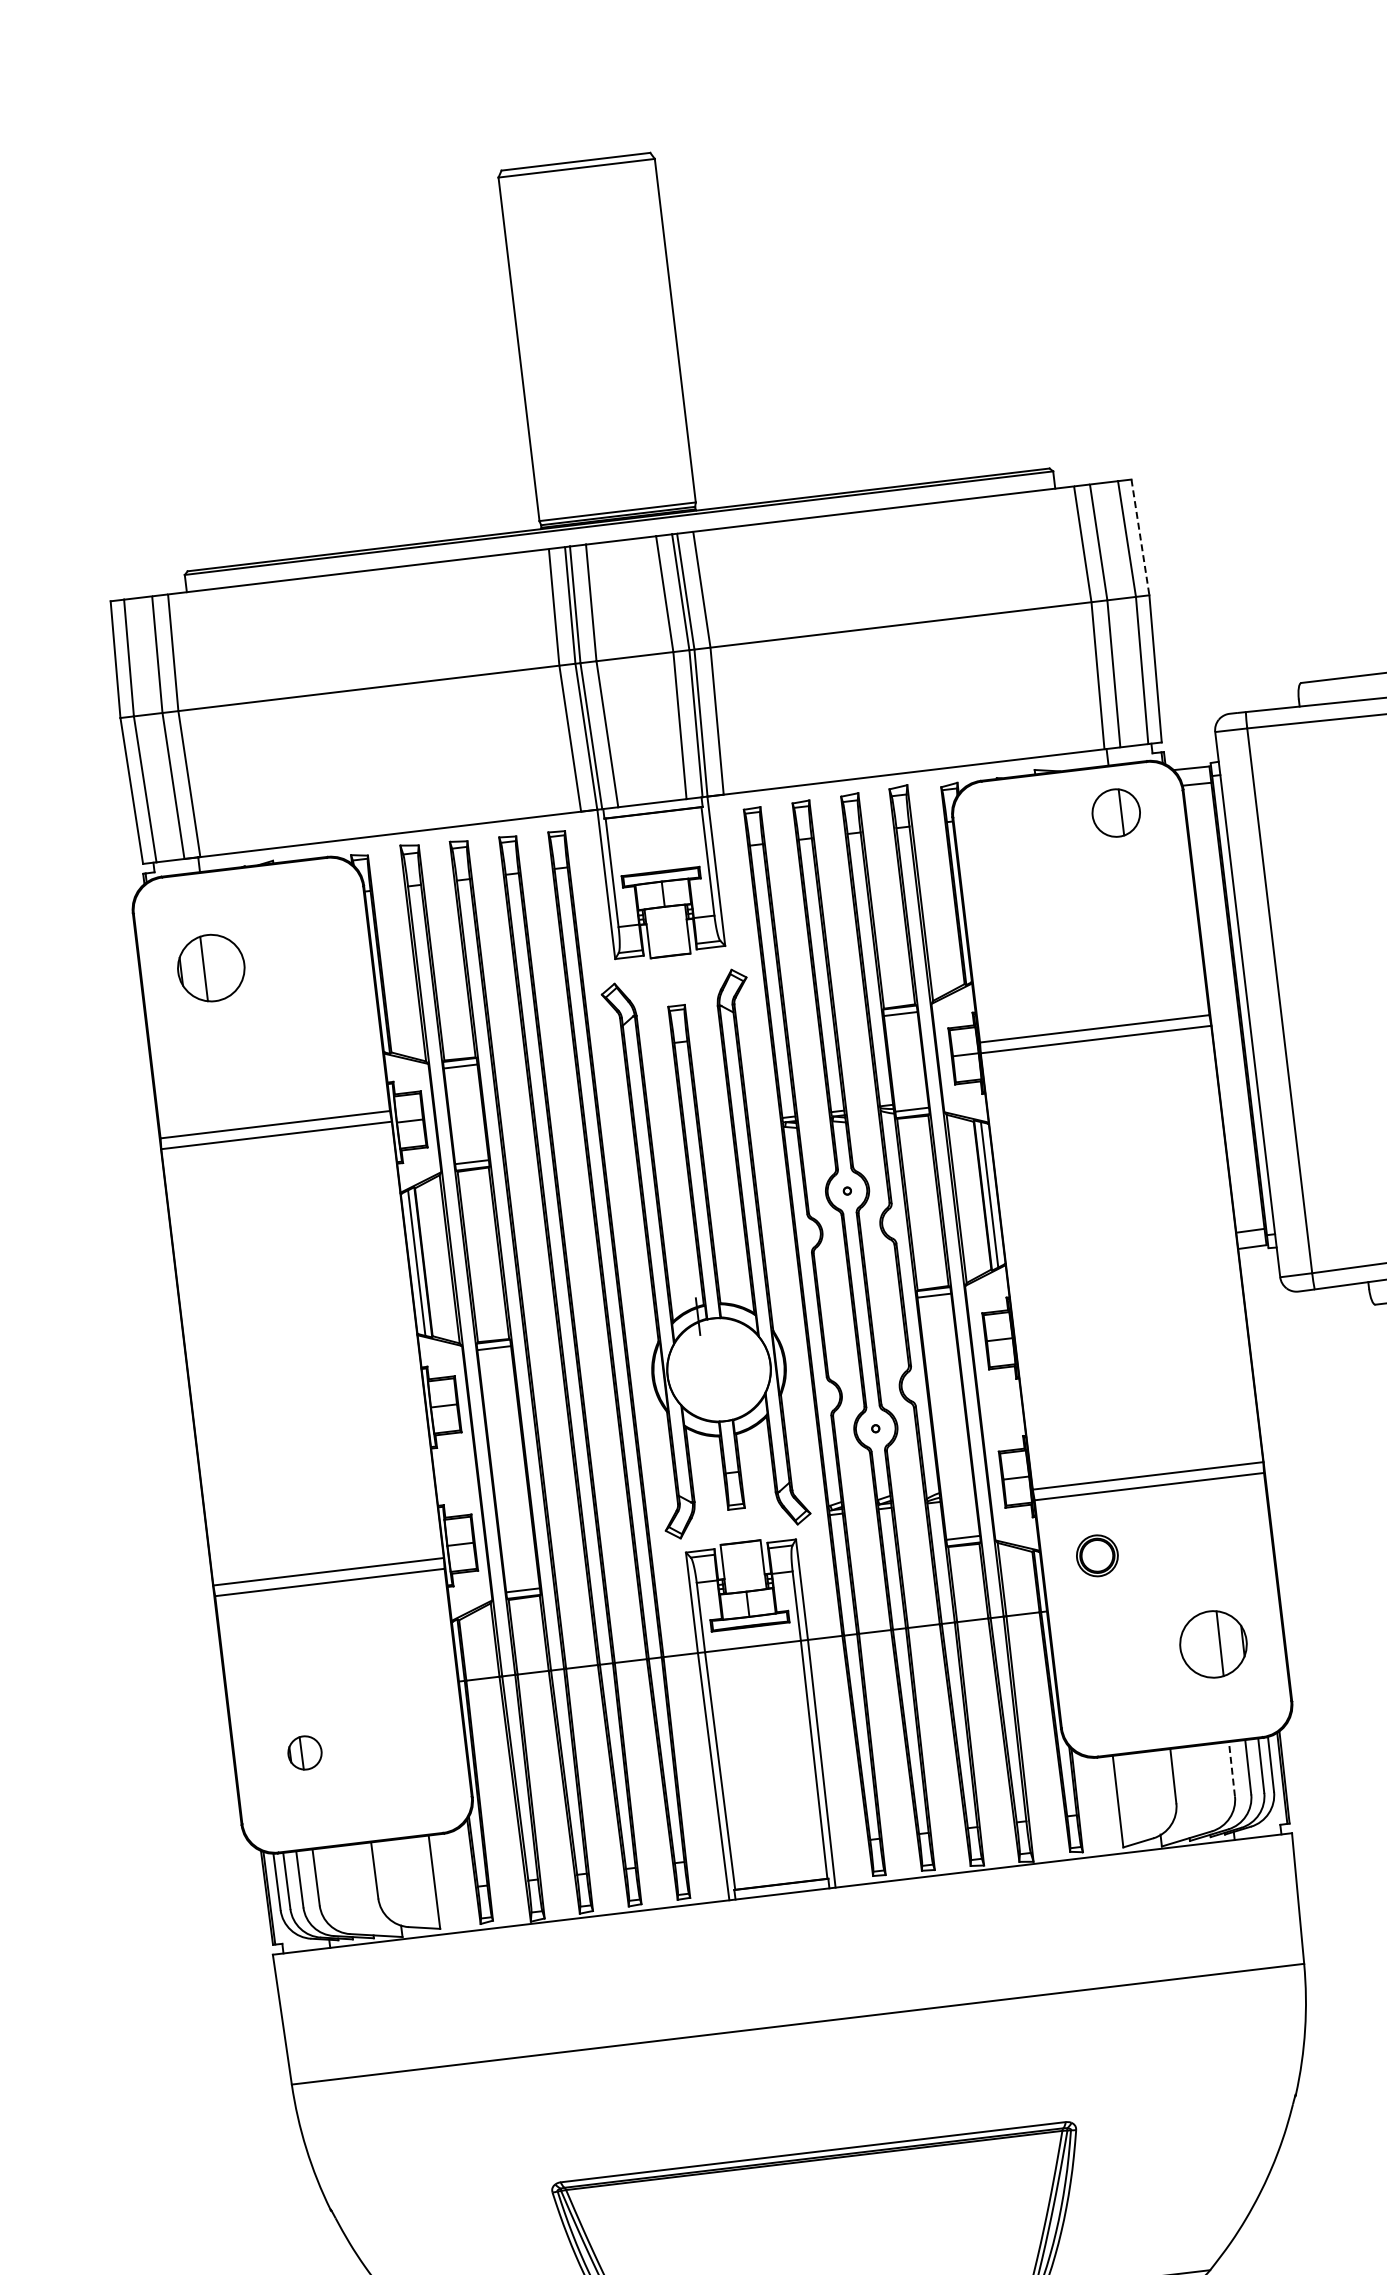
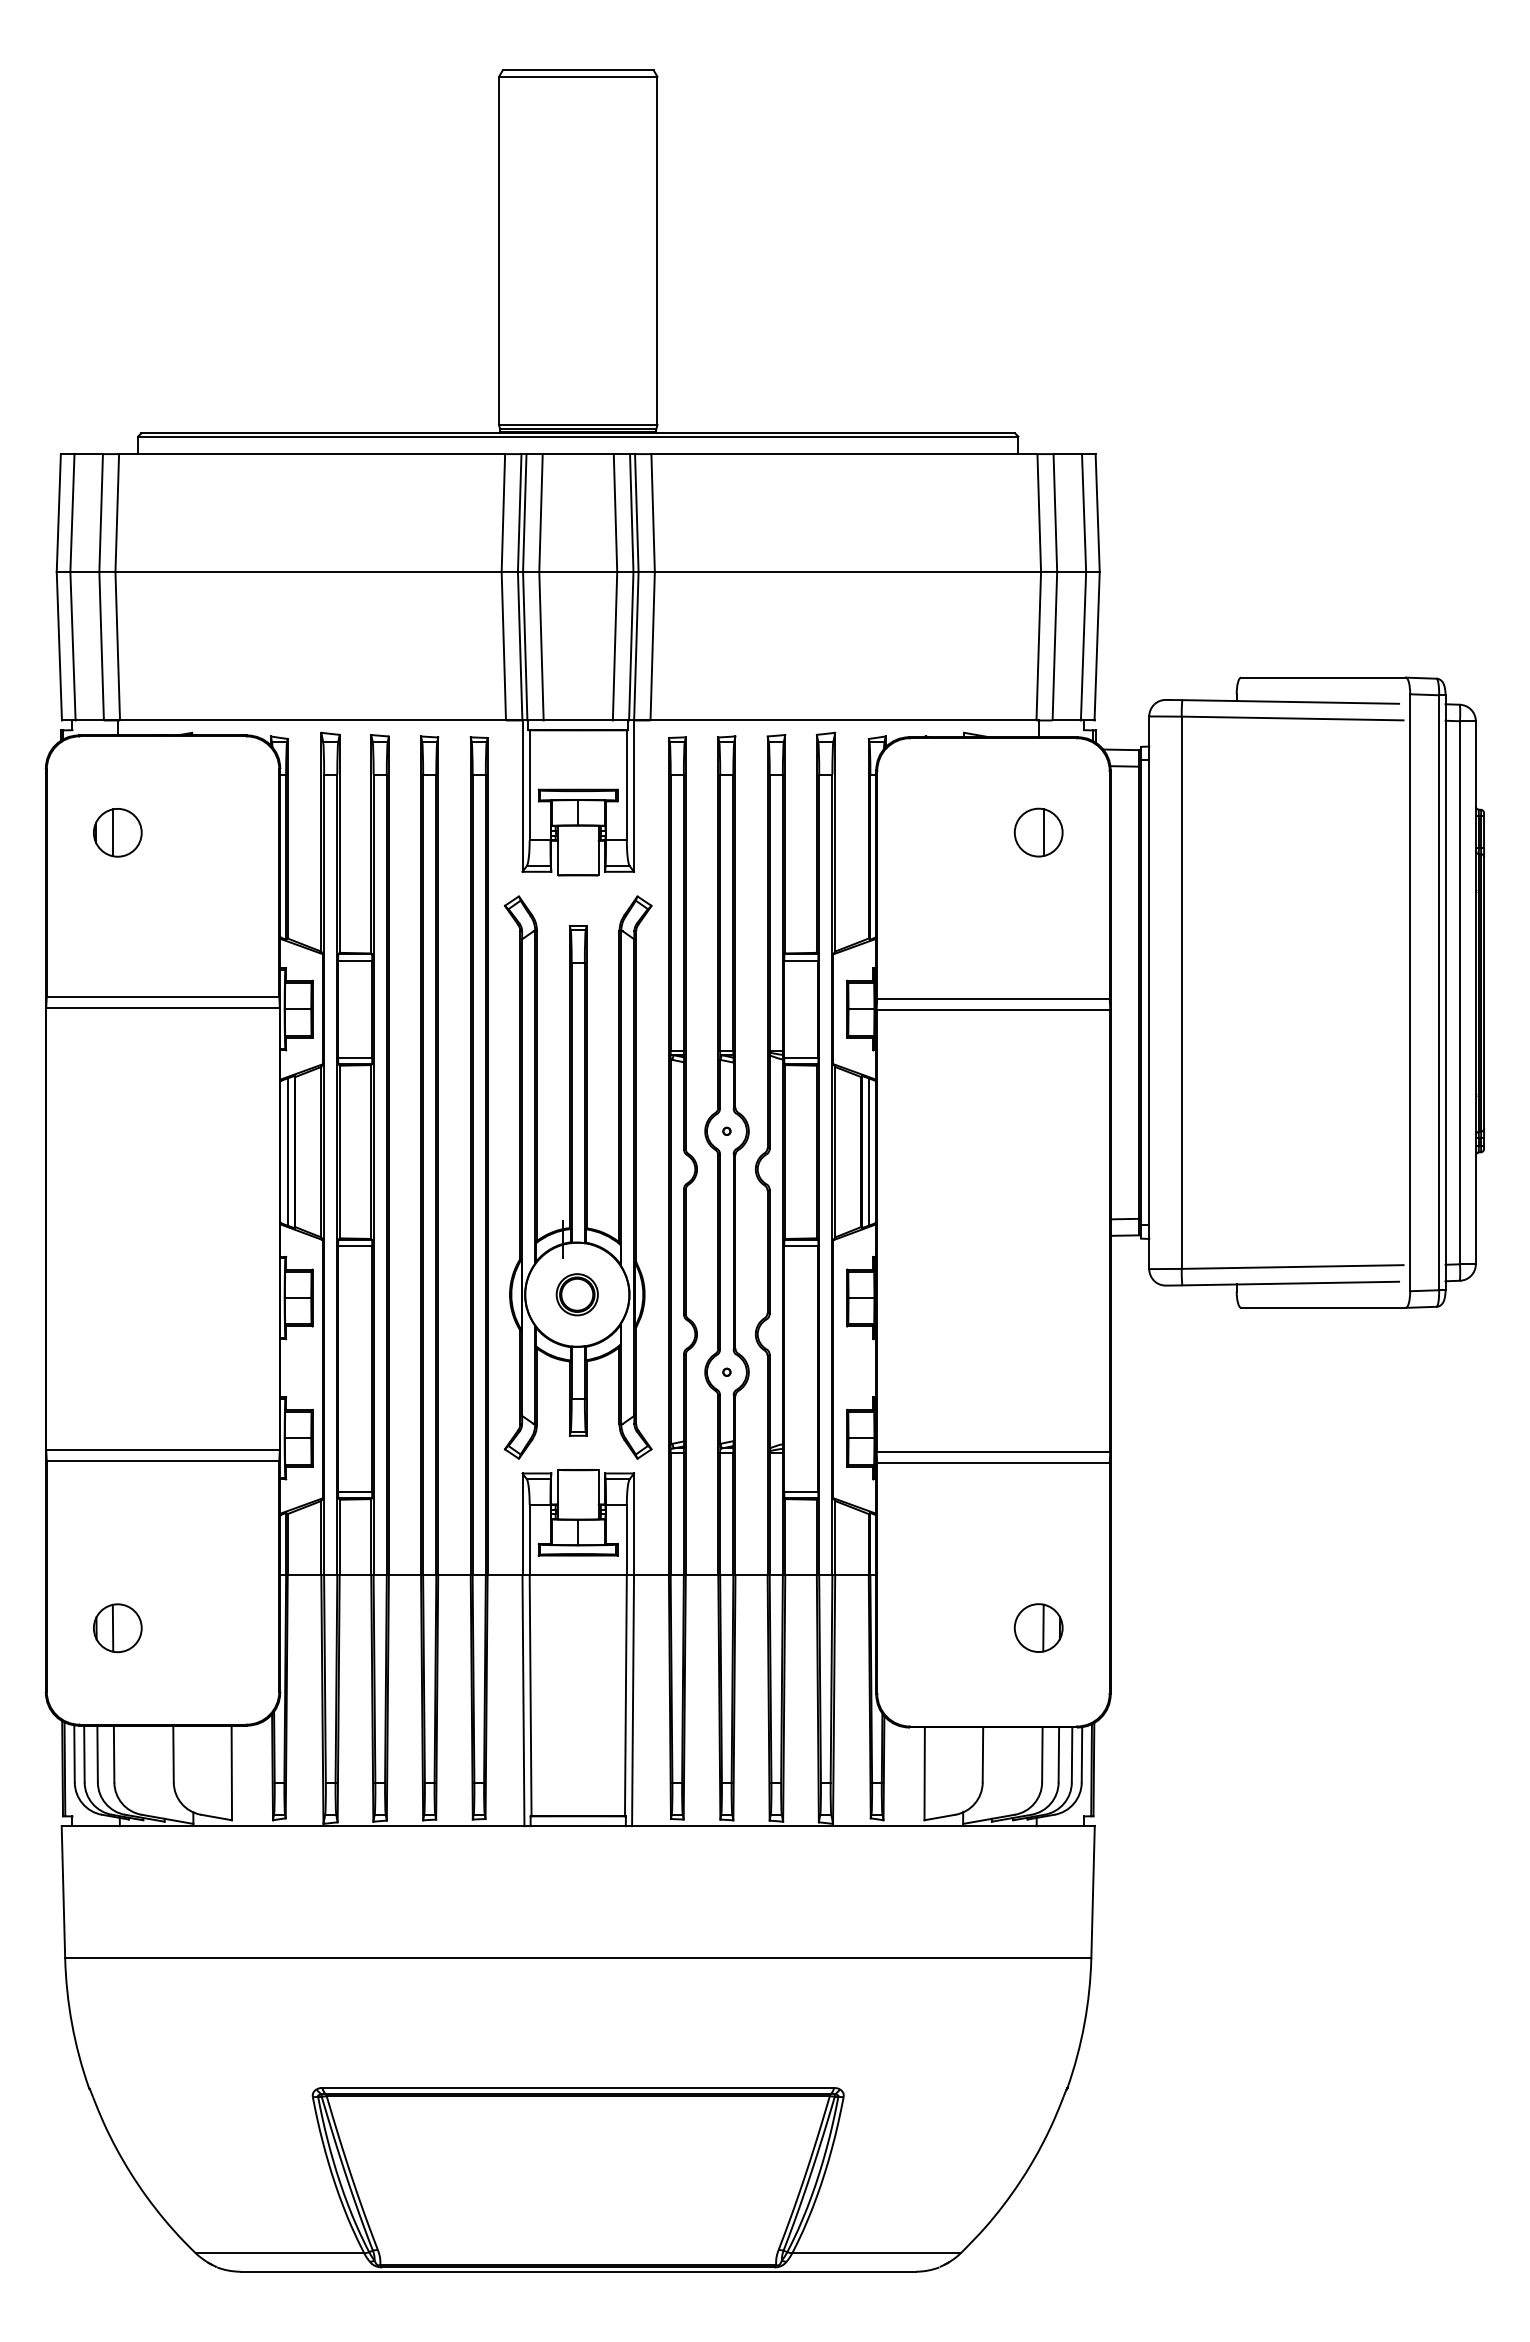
line: (1140, 537) -> (1097, 513), dashed -> solid
part: (1116, 812) -> (1038, 832), moved
part: (211, 967) -> (117, 832), size x0.71
part: (1096, 1555) -> (576, 1294), moved
part: (1213, 1643) -> (1038, 1627), size x0.71
part: (304, 1753) -> (117, 1628), size x1.43
line: (1232, 1769) -> (1042, 1755), dashed -> solid

